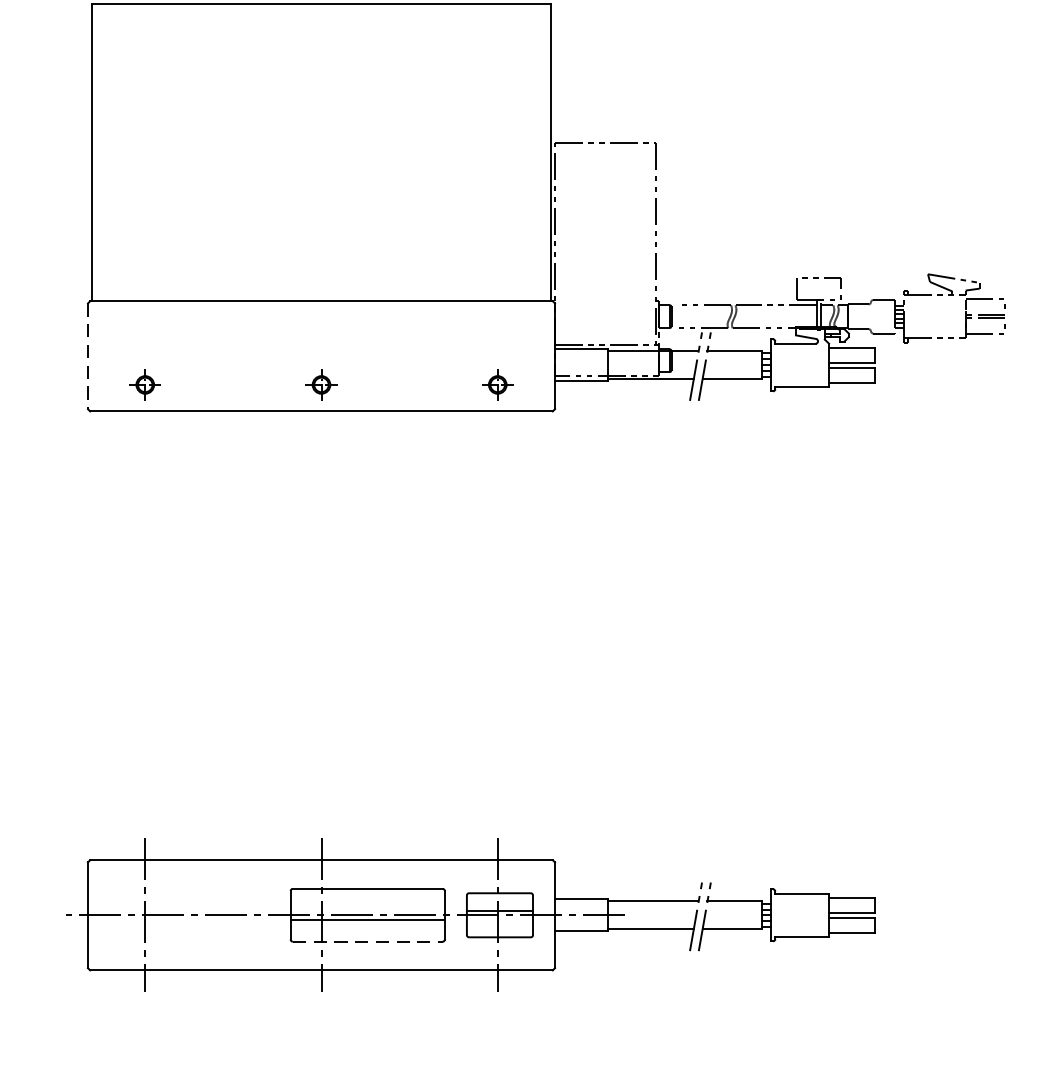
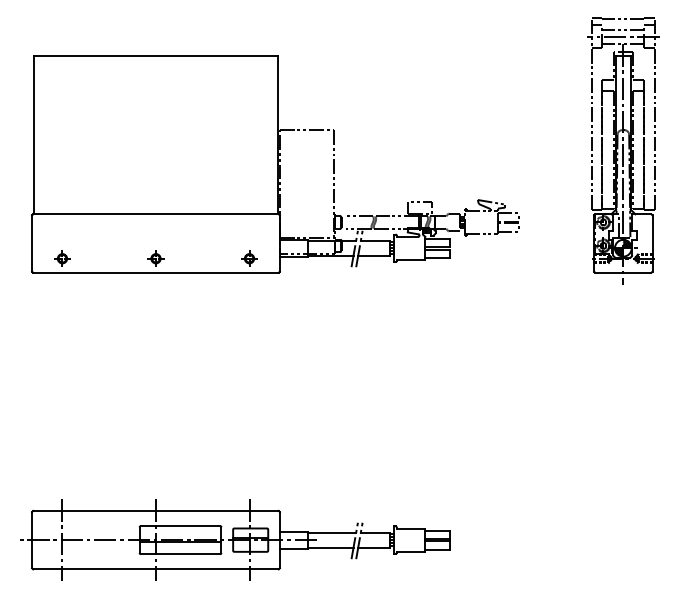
line: (88, 358) -> (32, 244), dashed -> solid
line: (367, 942) -> (180, 554), dashed -> solid

